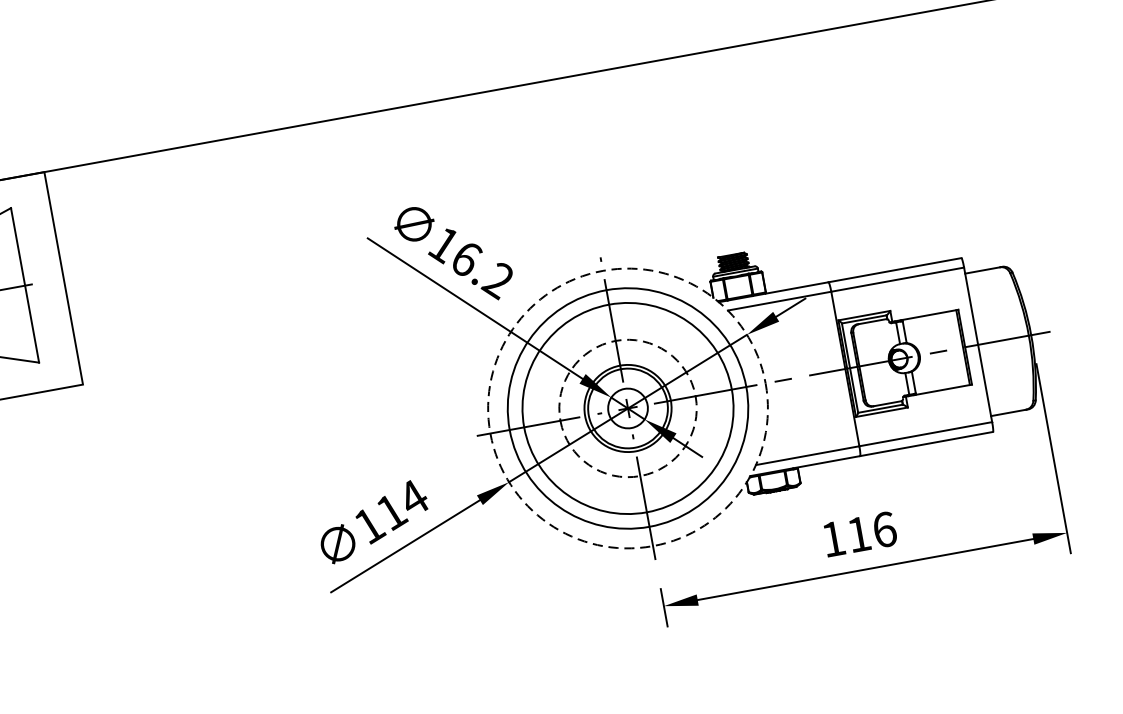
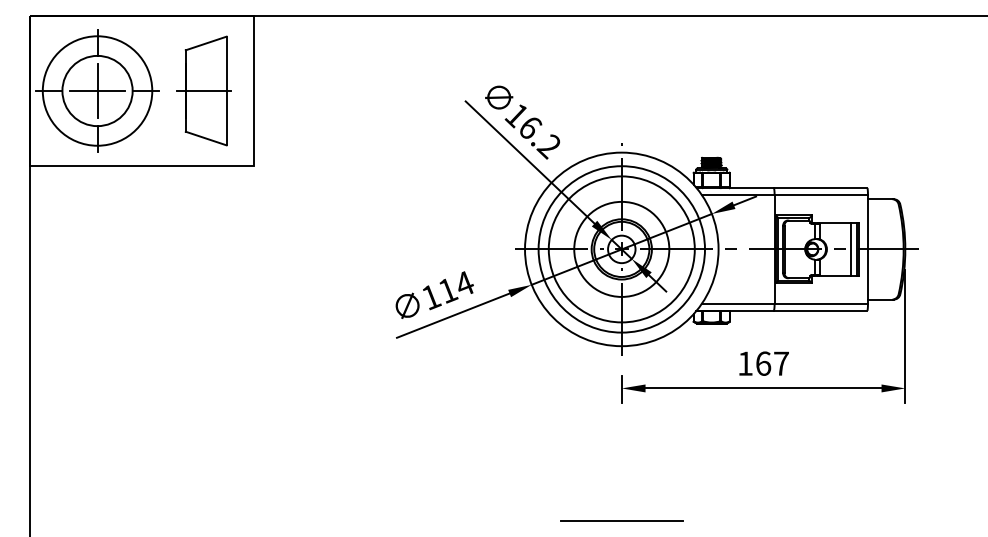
line: (953, 349) -> (850, 249), added
circle: (627, 407) -> (621, 248), dashed -> solid
circle: (627, 408) -> (621, 249), dashed -> solid
text: (871, 531) -> (772, 363), 116 -> 167

